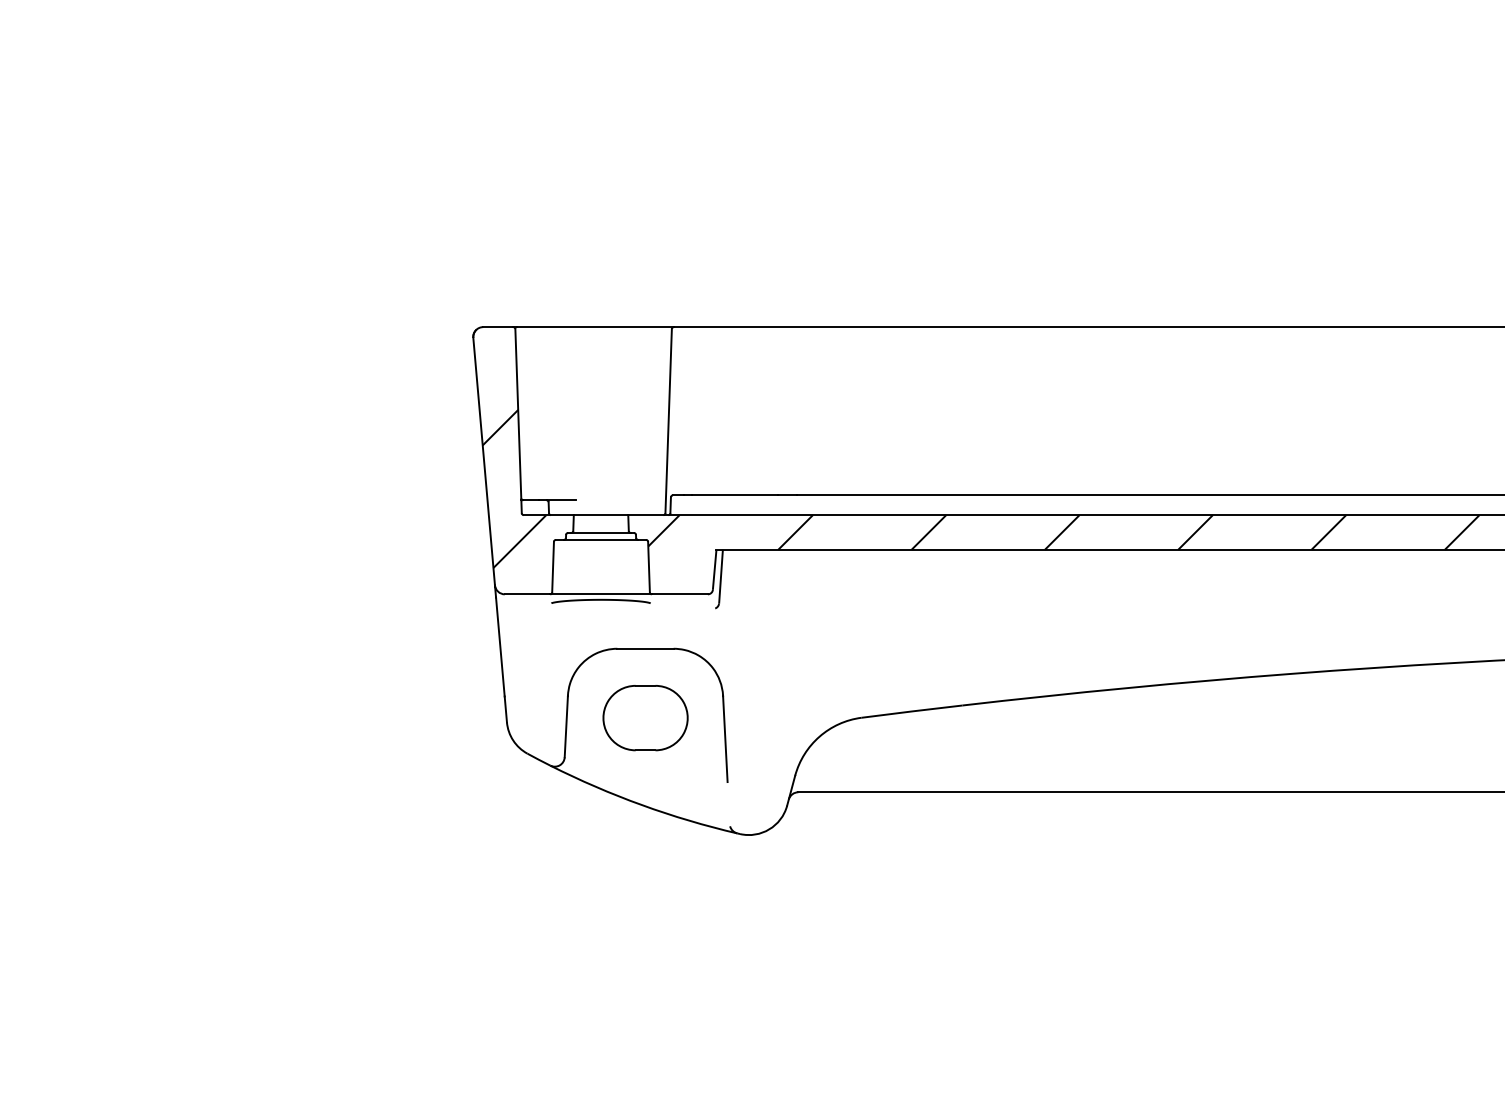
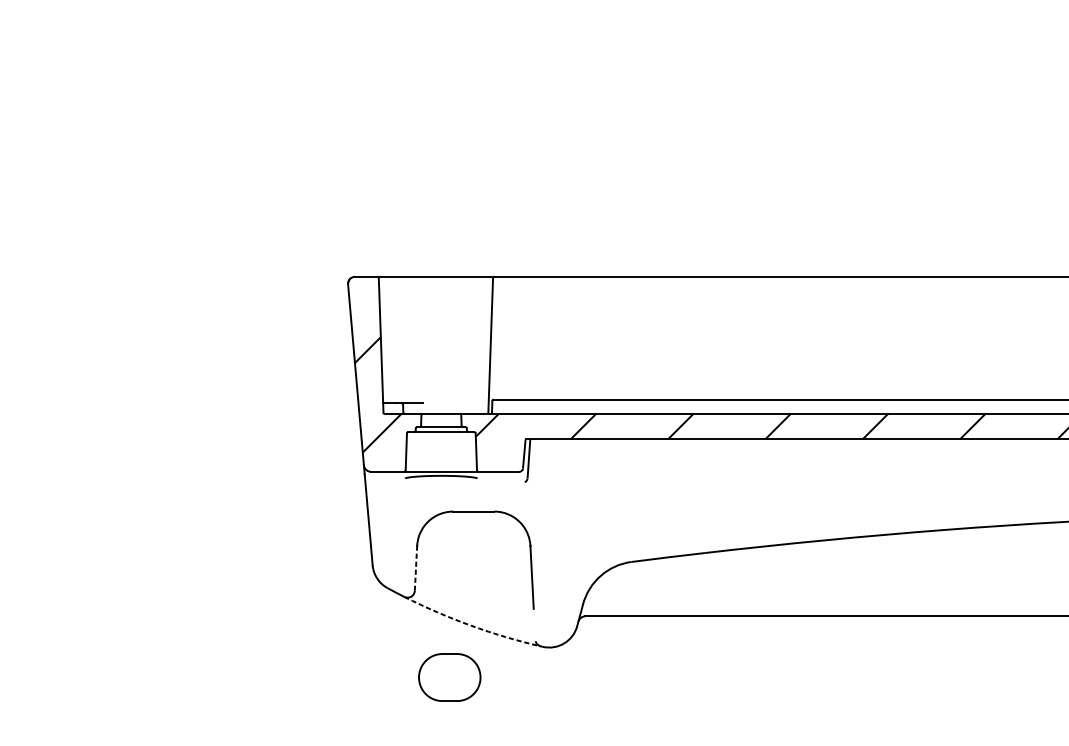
part: (645, 718) -> (449, 677), moved
line: (566, 726) -> (416, 568), solid -> dashed
arc: (641, 805) -> (470, 626), solid -> dashed

